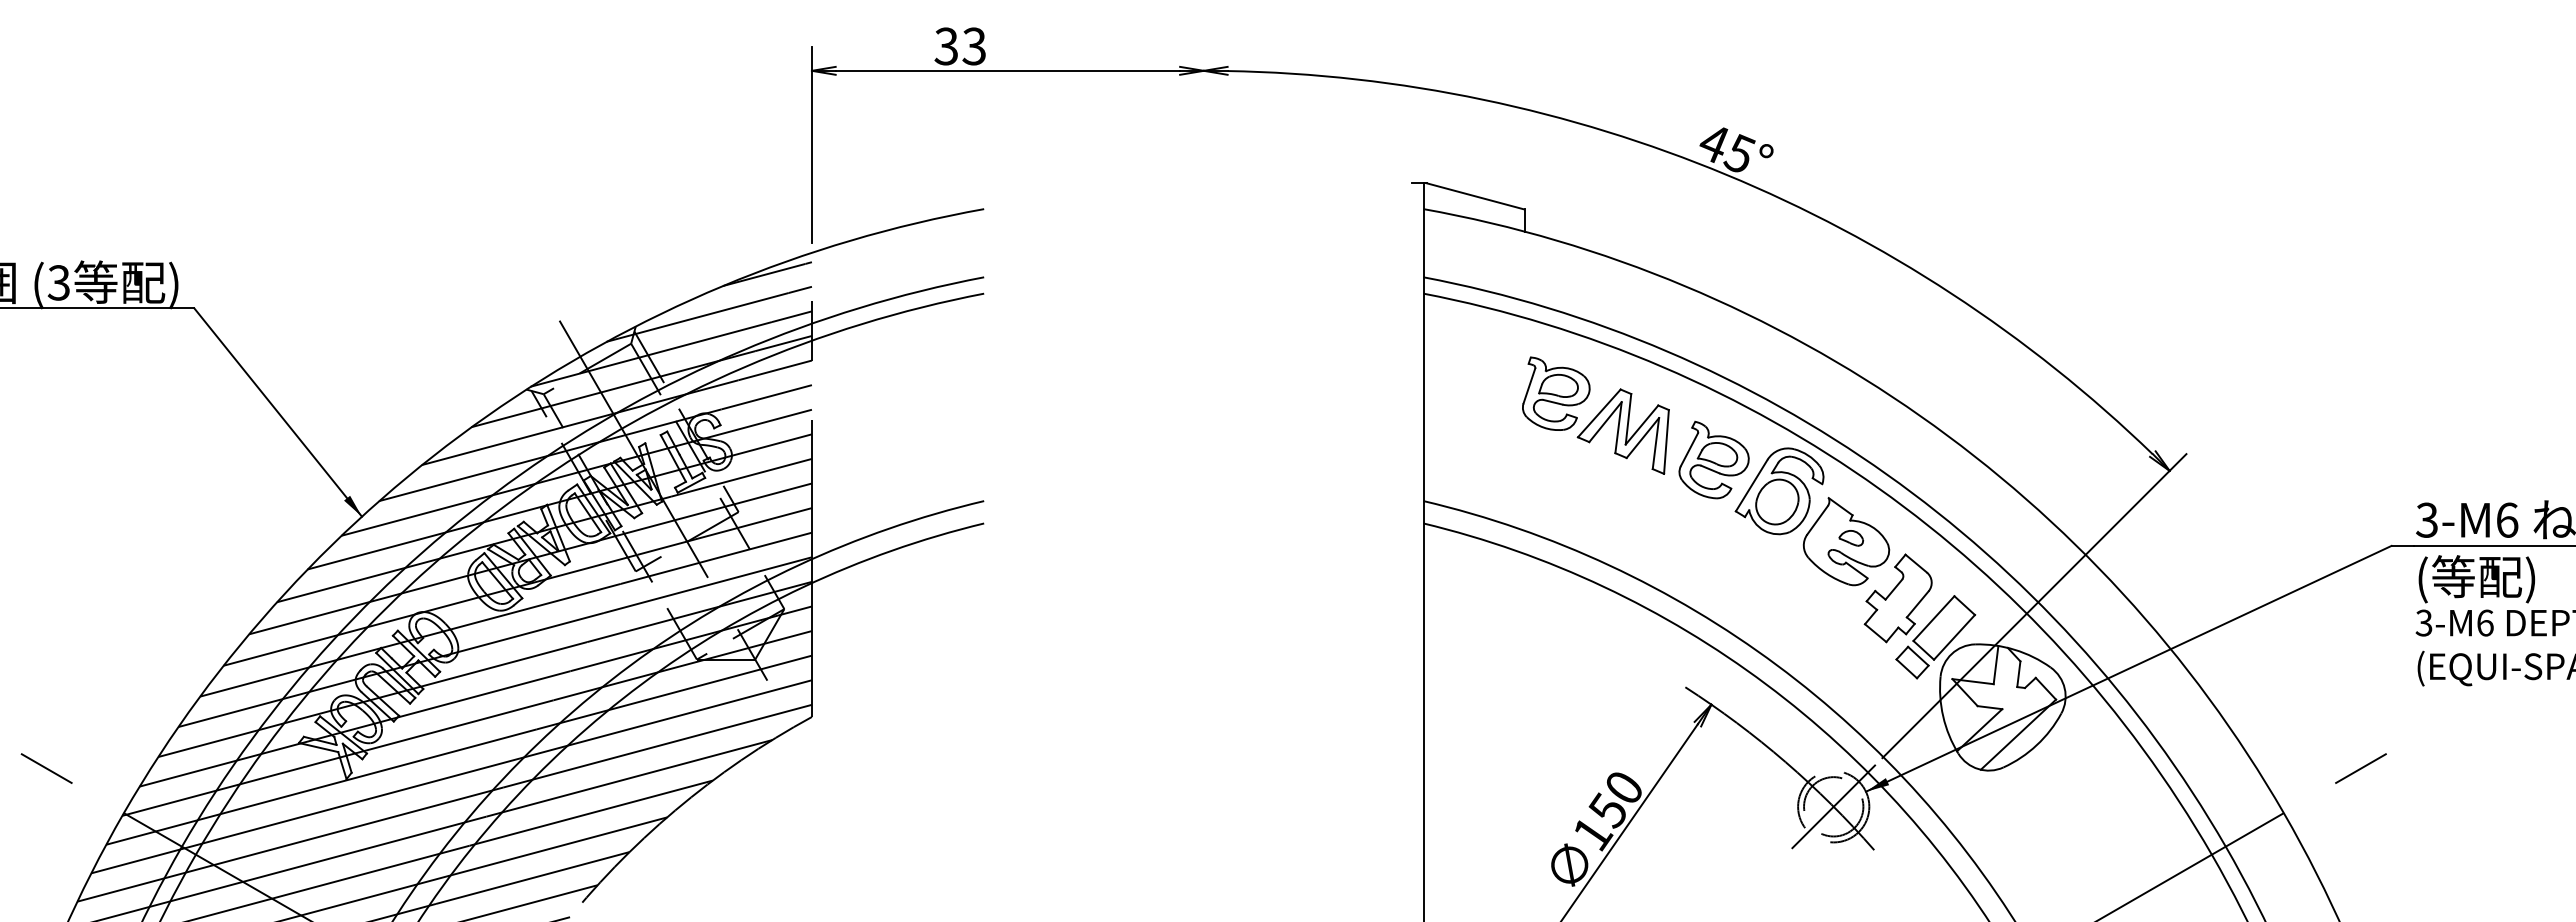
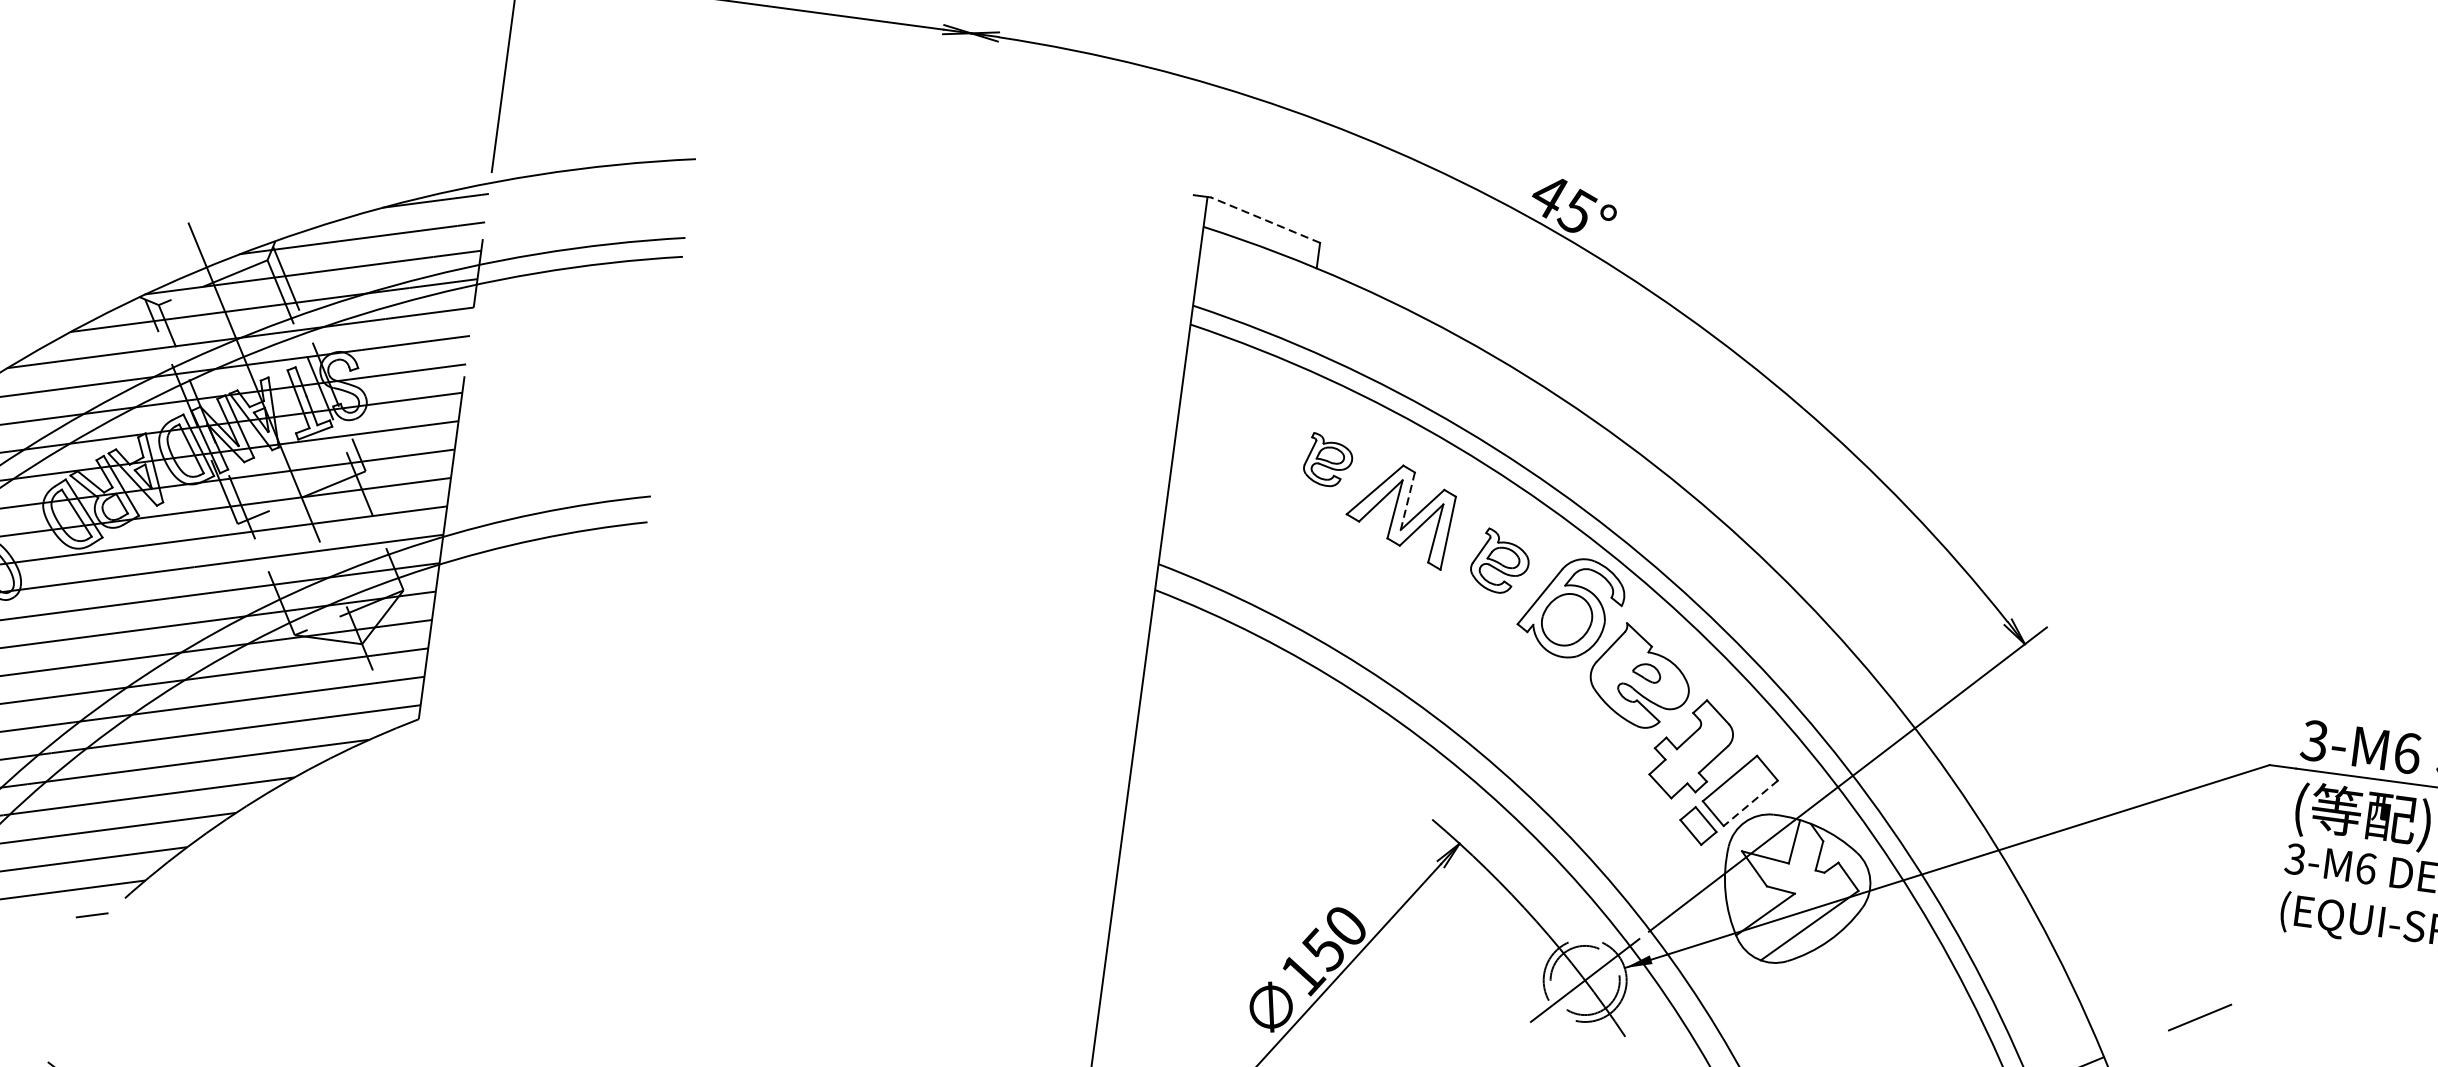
line: (1475, 196) -> (1265, 220), solid -> dashed
part: (1556, 393) -> (1328, 460), size x0.6
line: (1628, 419) -> (1407, 501), solid -> dashed
part: (1713, 459) -> (1499, 560), size x0.7
line: (1954, 637) -> (1750, 803), solid -> dashed

